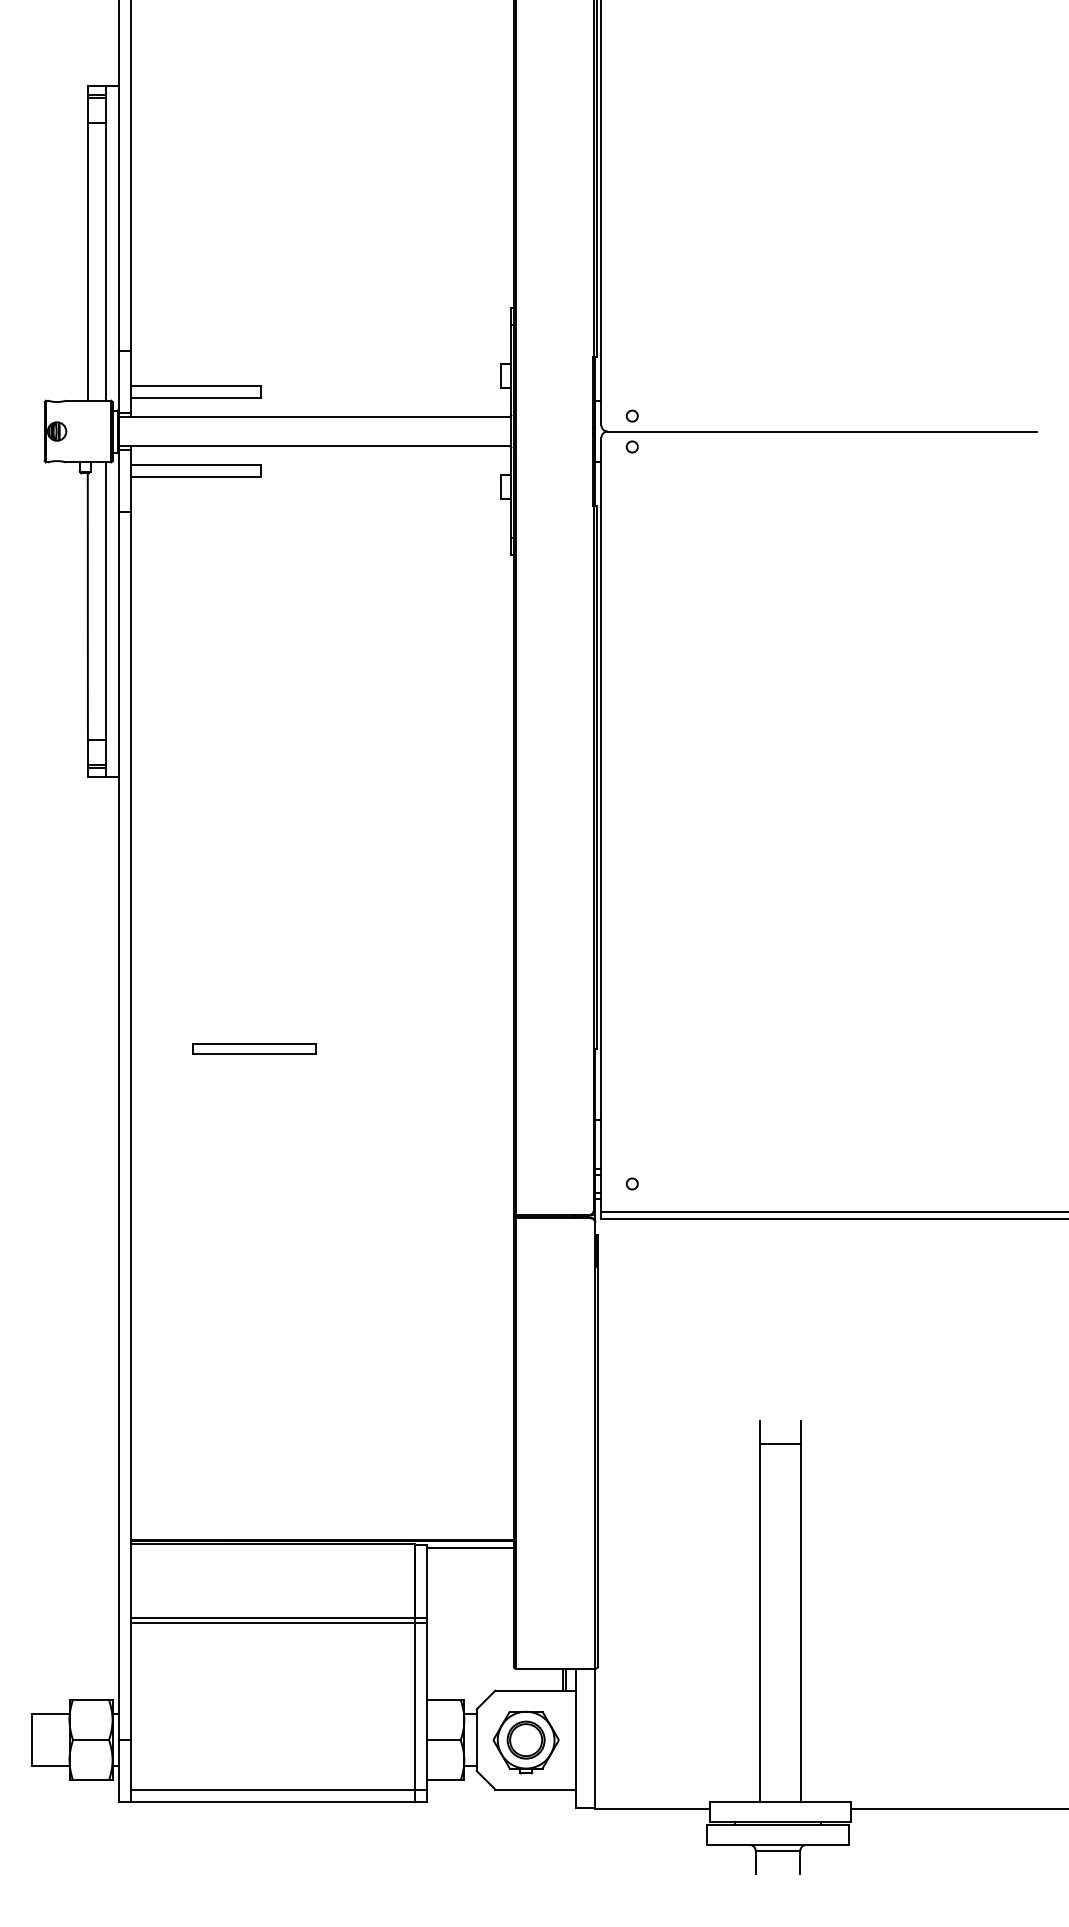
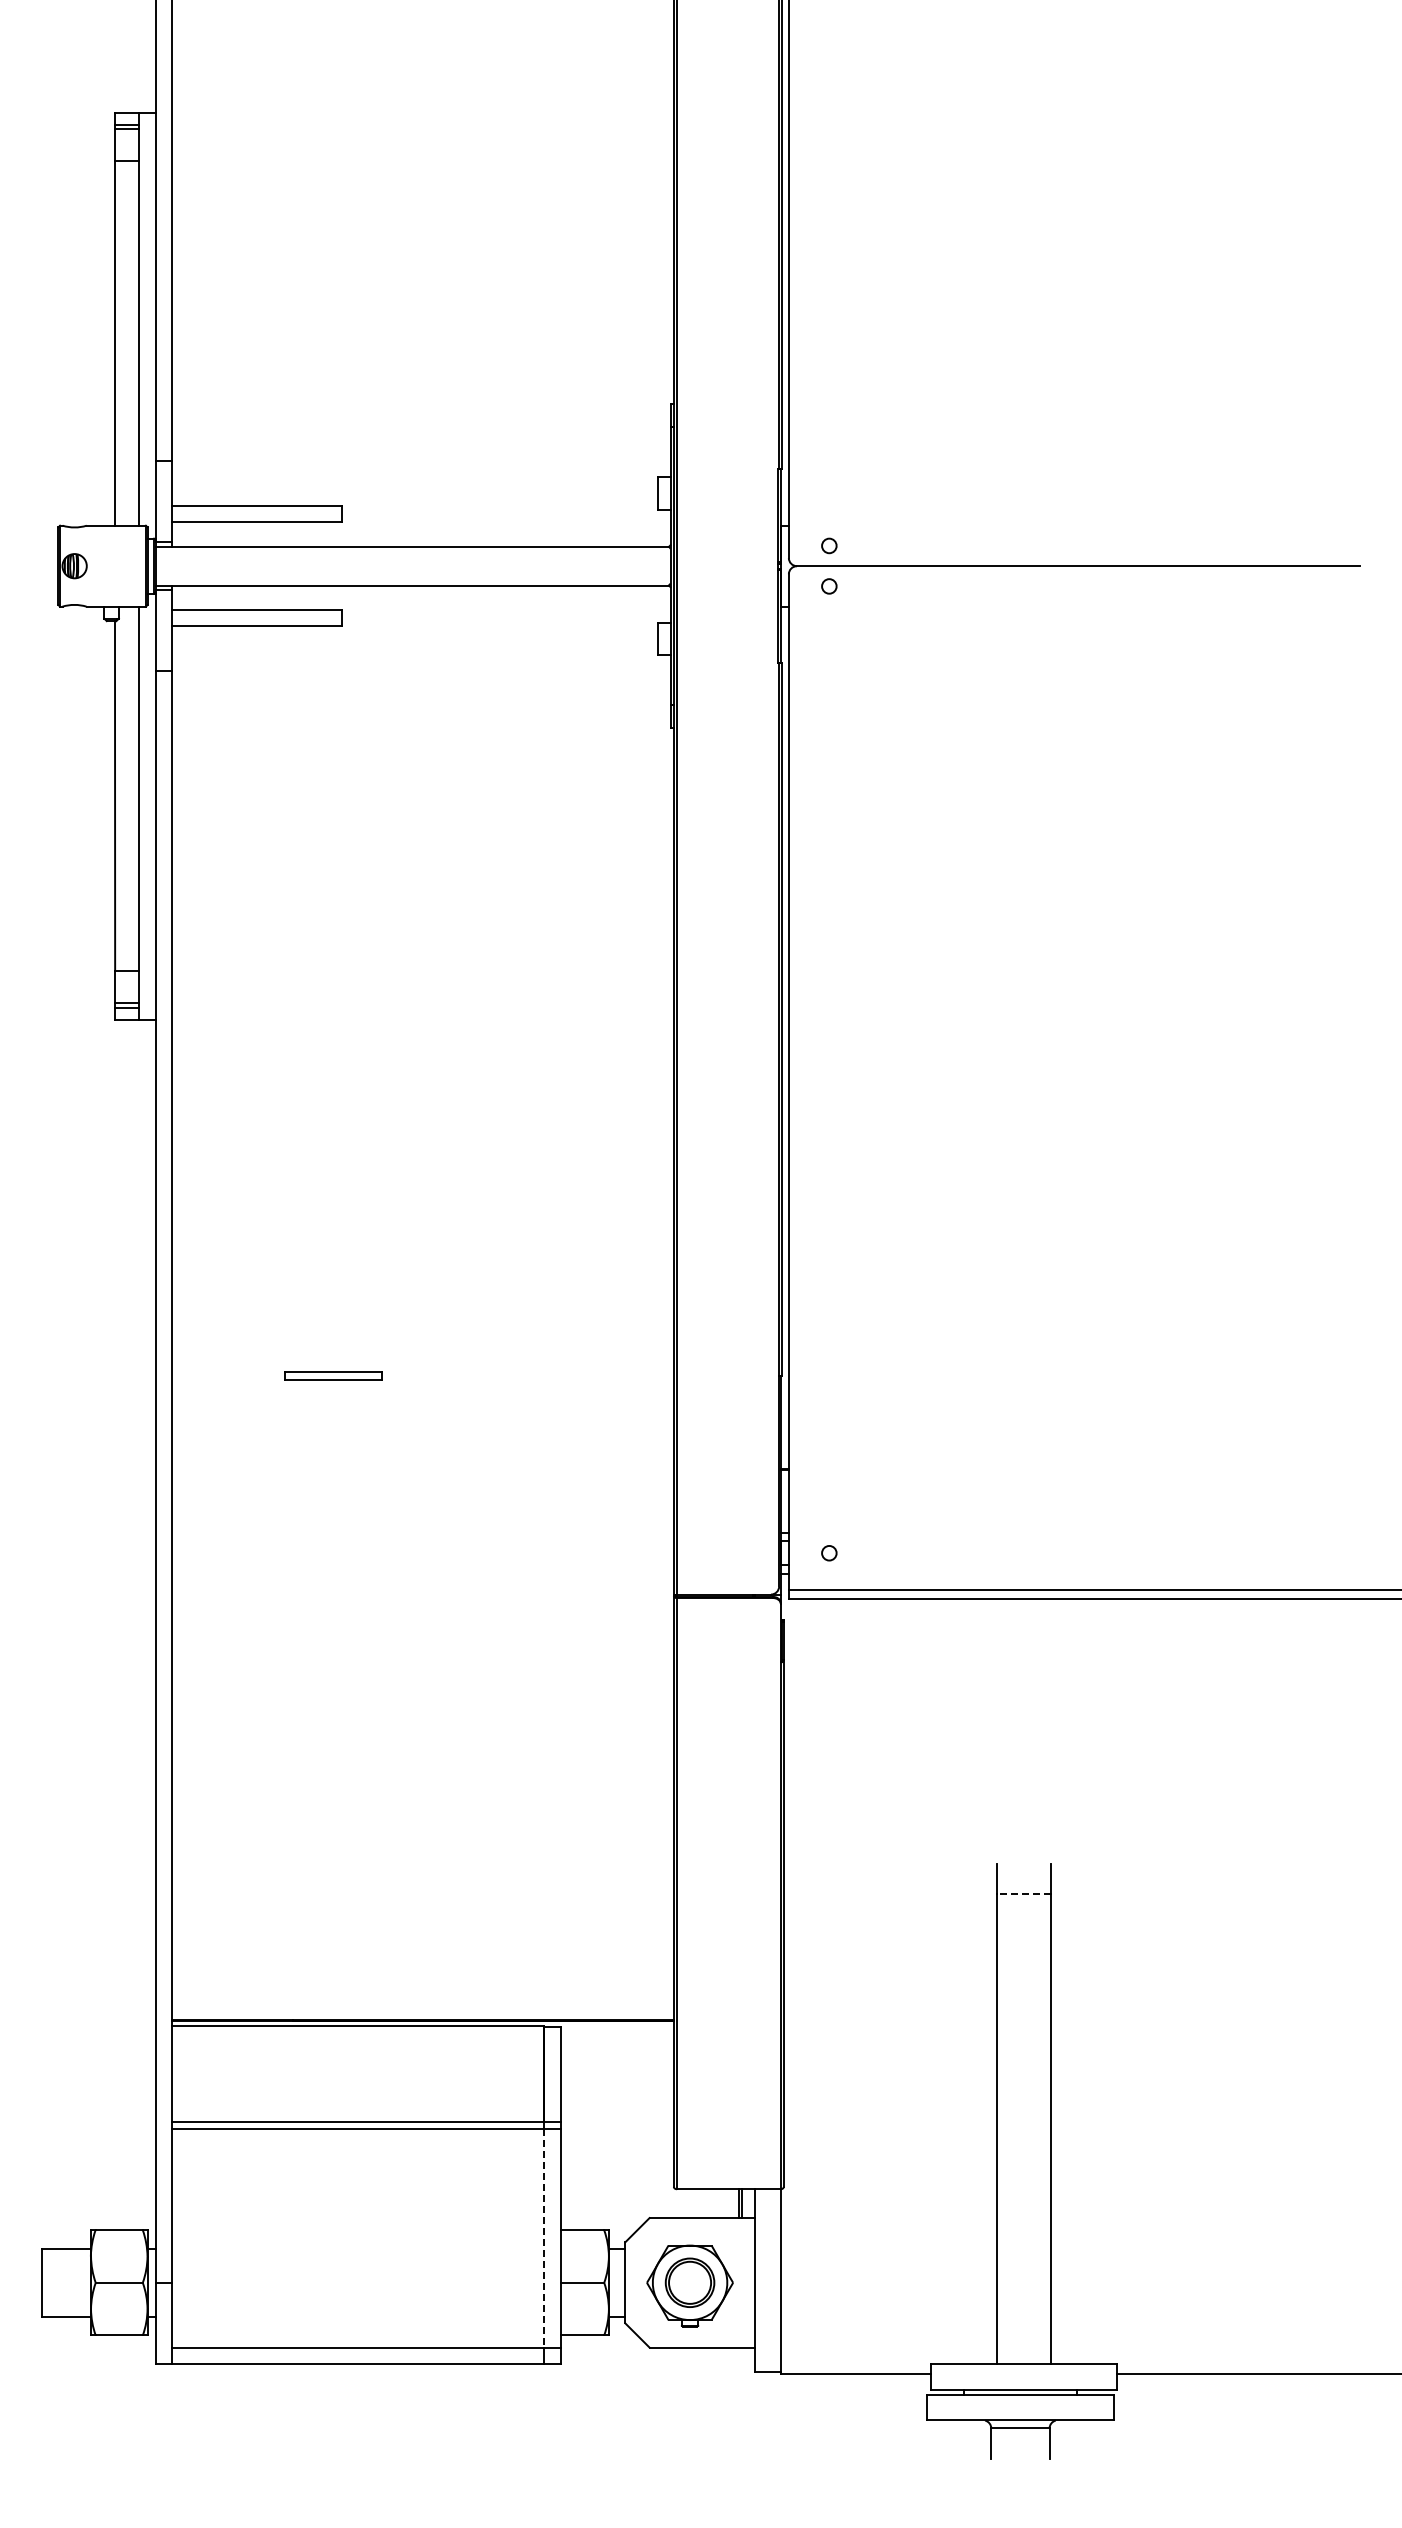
part: (254, 1048) -> (333, 1375), size x0.6
line: (780, 1444) -> (1023, 1894), solid -> dashed
line: (470, 1547) -> (616, 2030), removed
line: (415, 1706) -> (544, 2238), solid -> dashed

